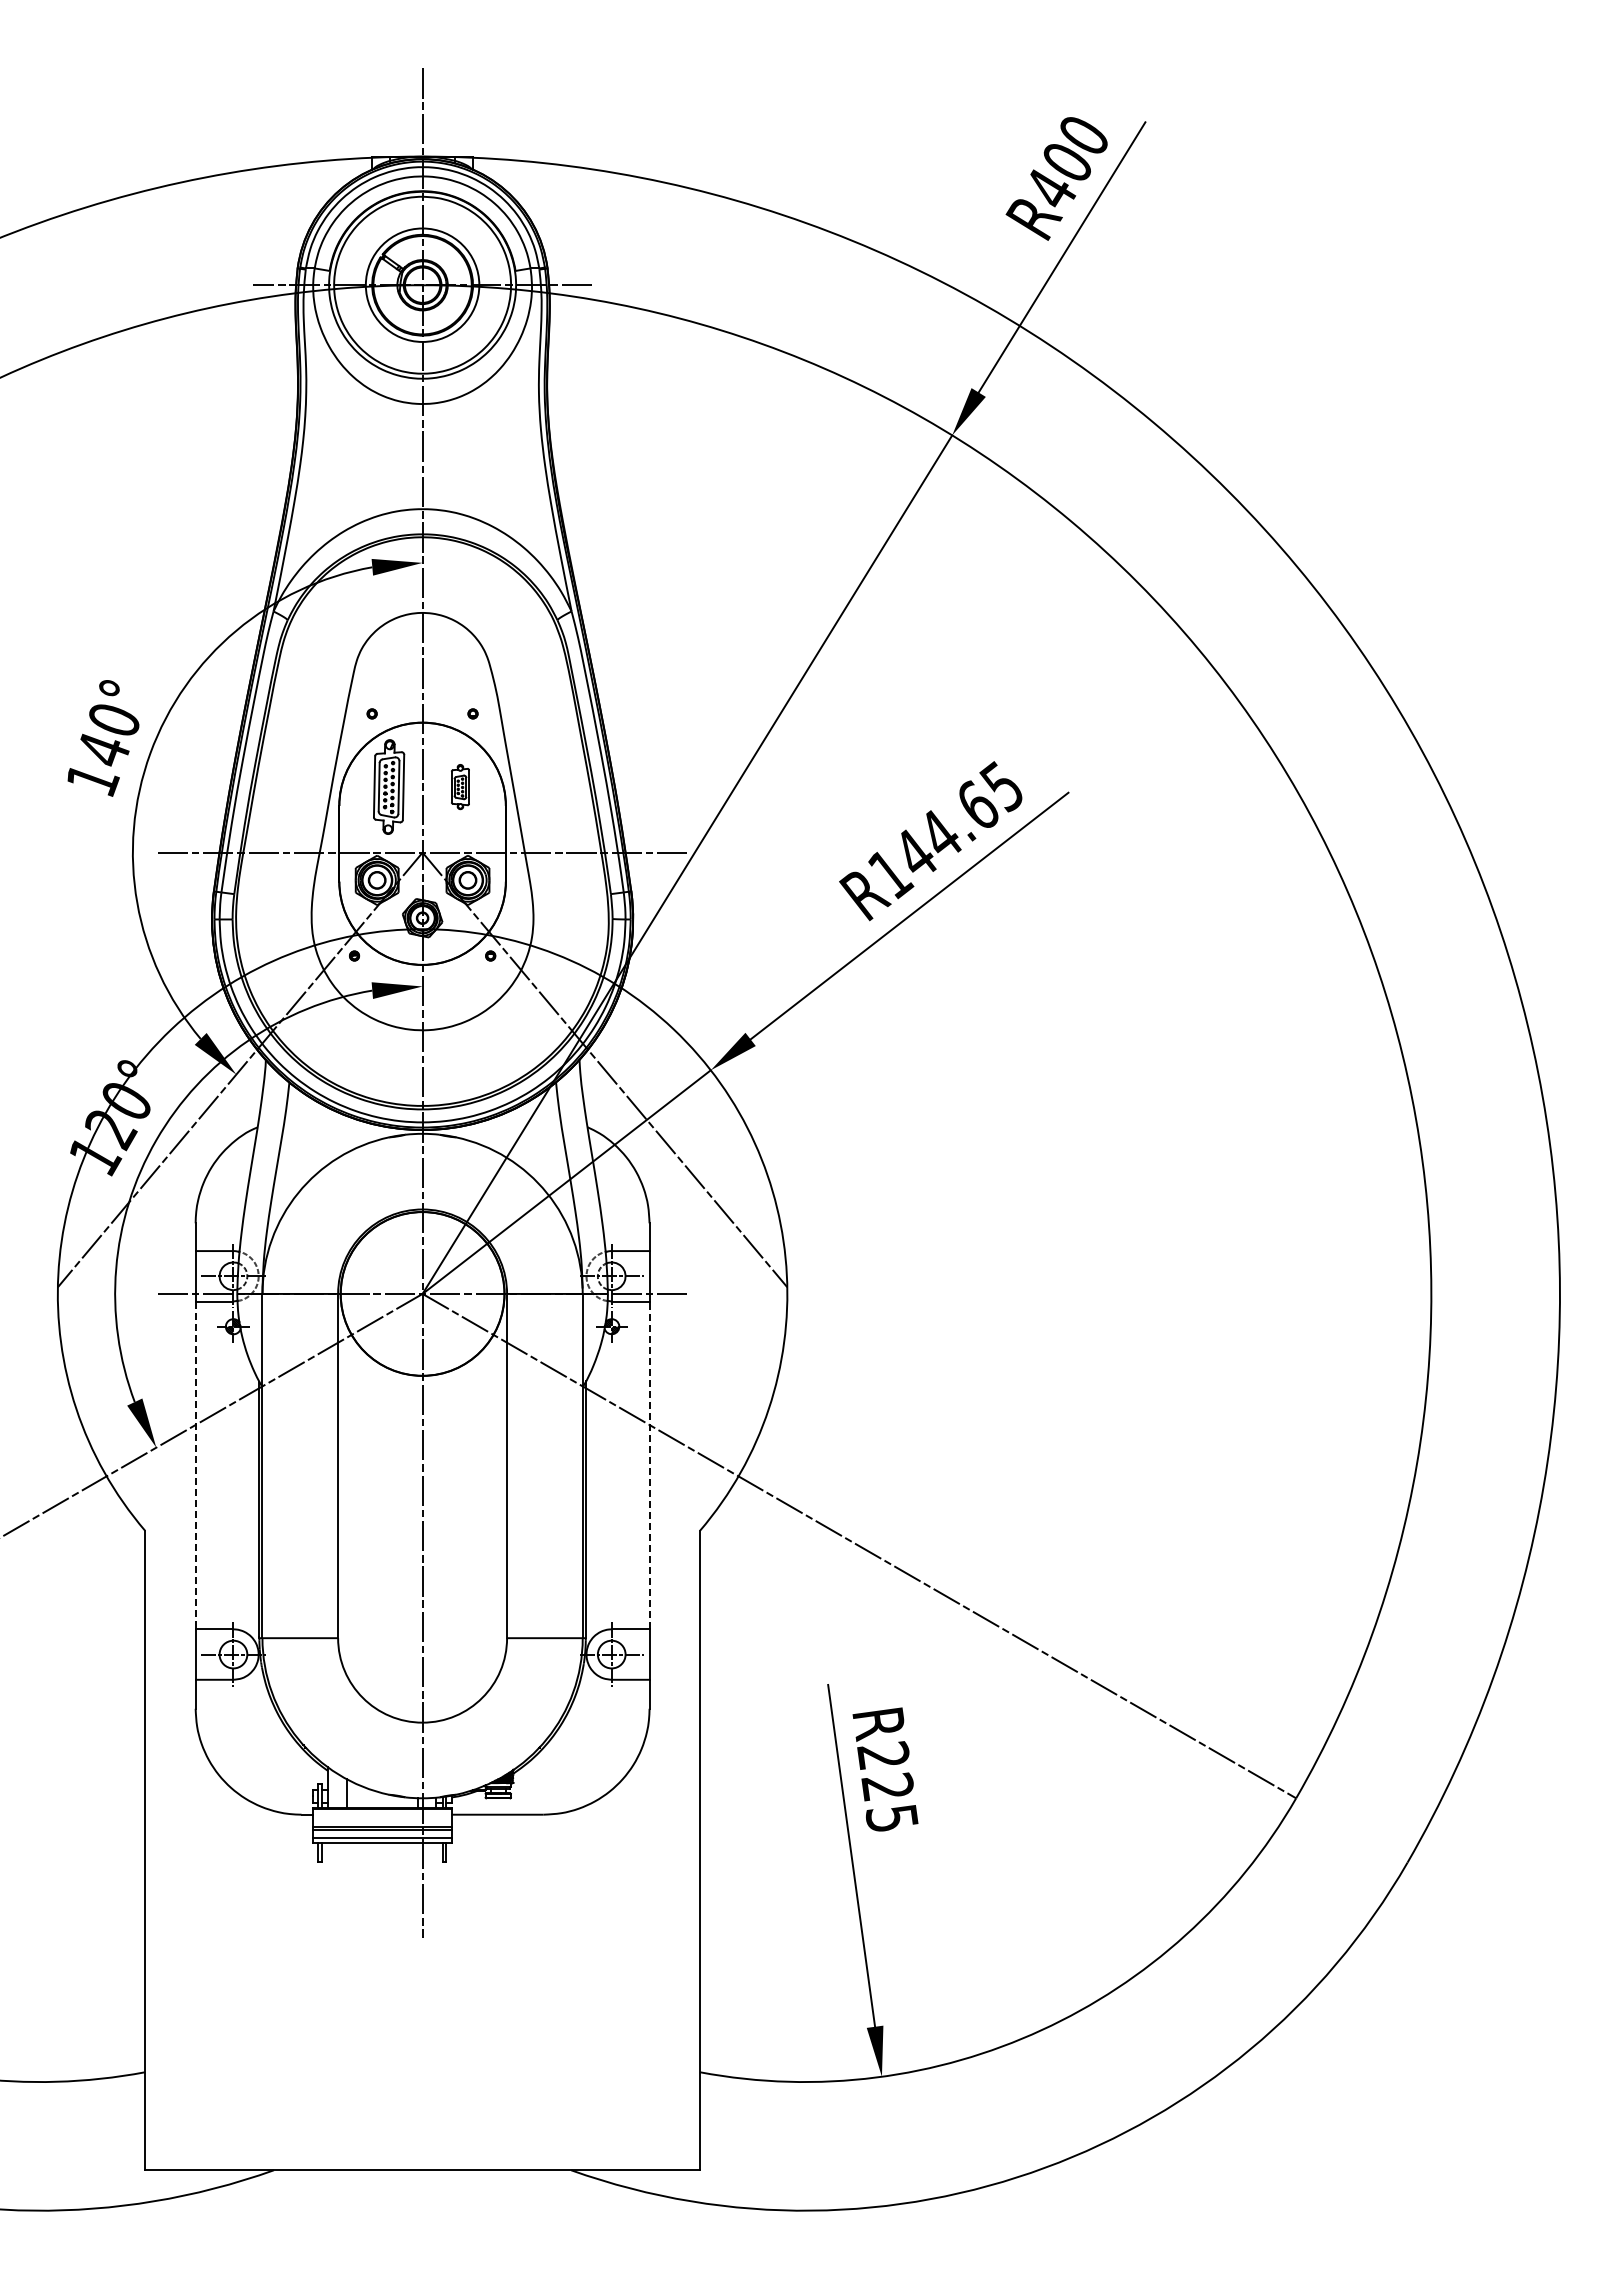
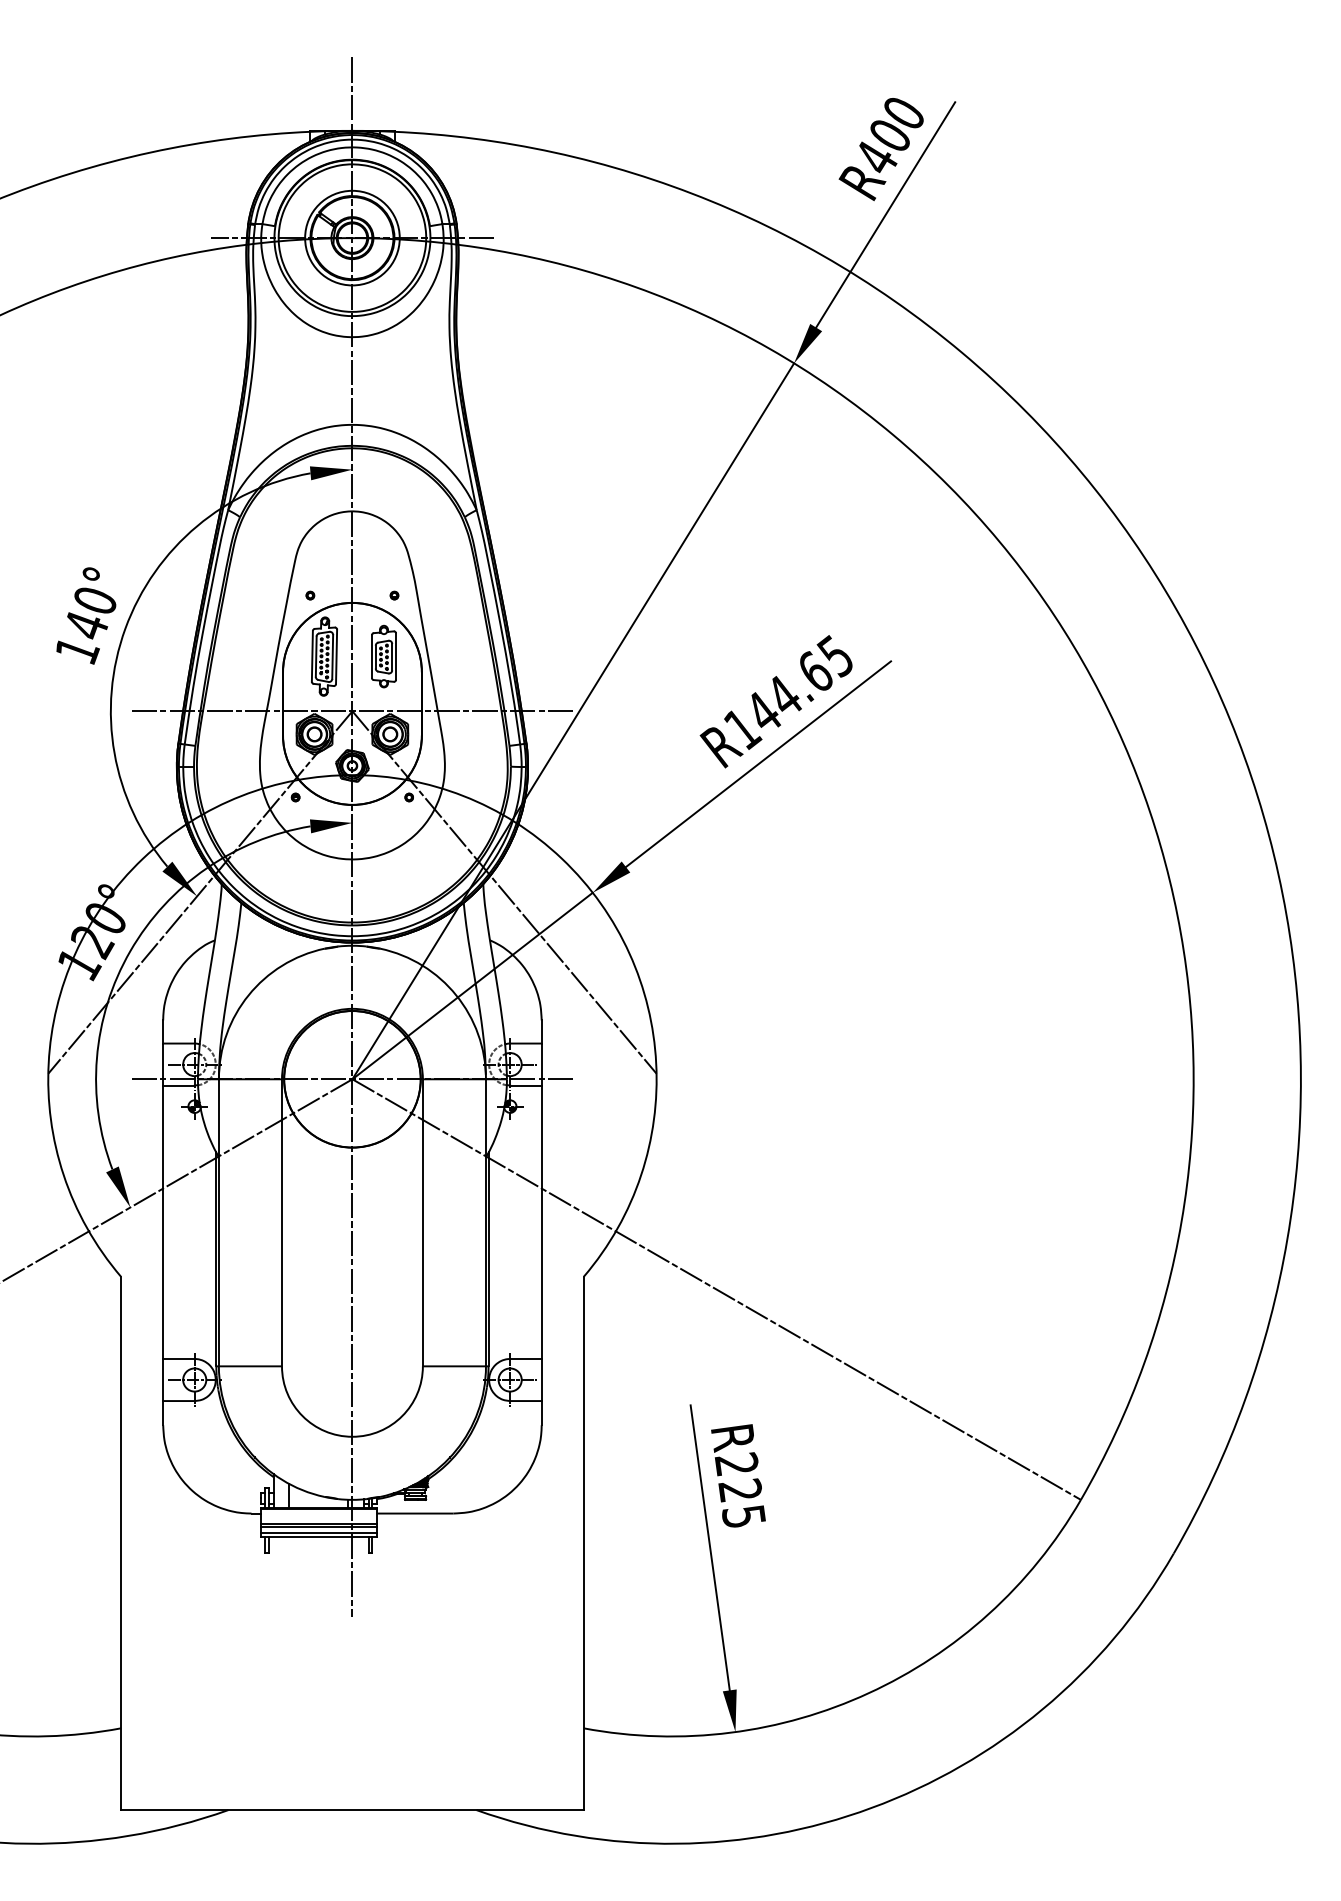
part: (460, 786) -> (384, 656), size x1.67
line: (195, 1465) -> (163, 1222), dashed -> solid
line: (649, 1465) -> (541, 1222), dashed -> solid

